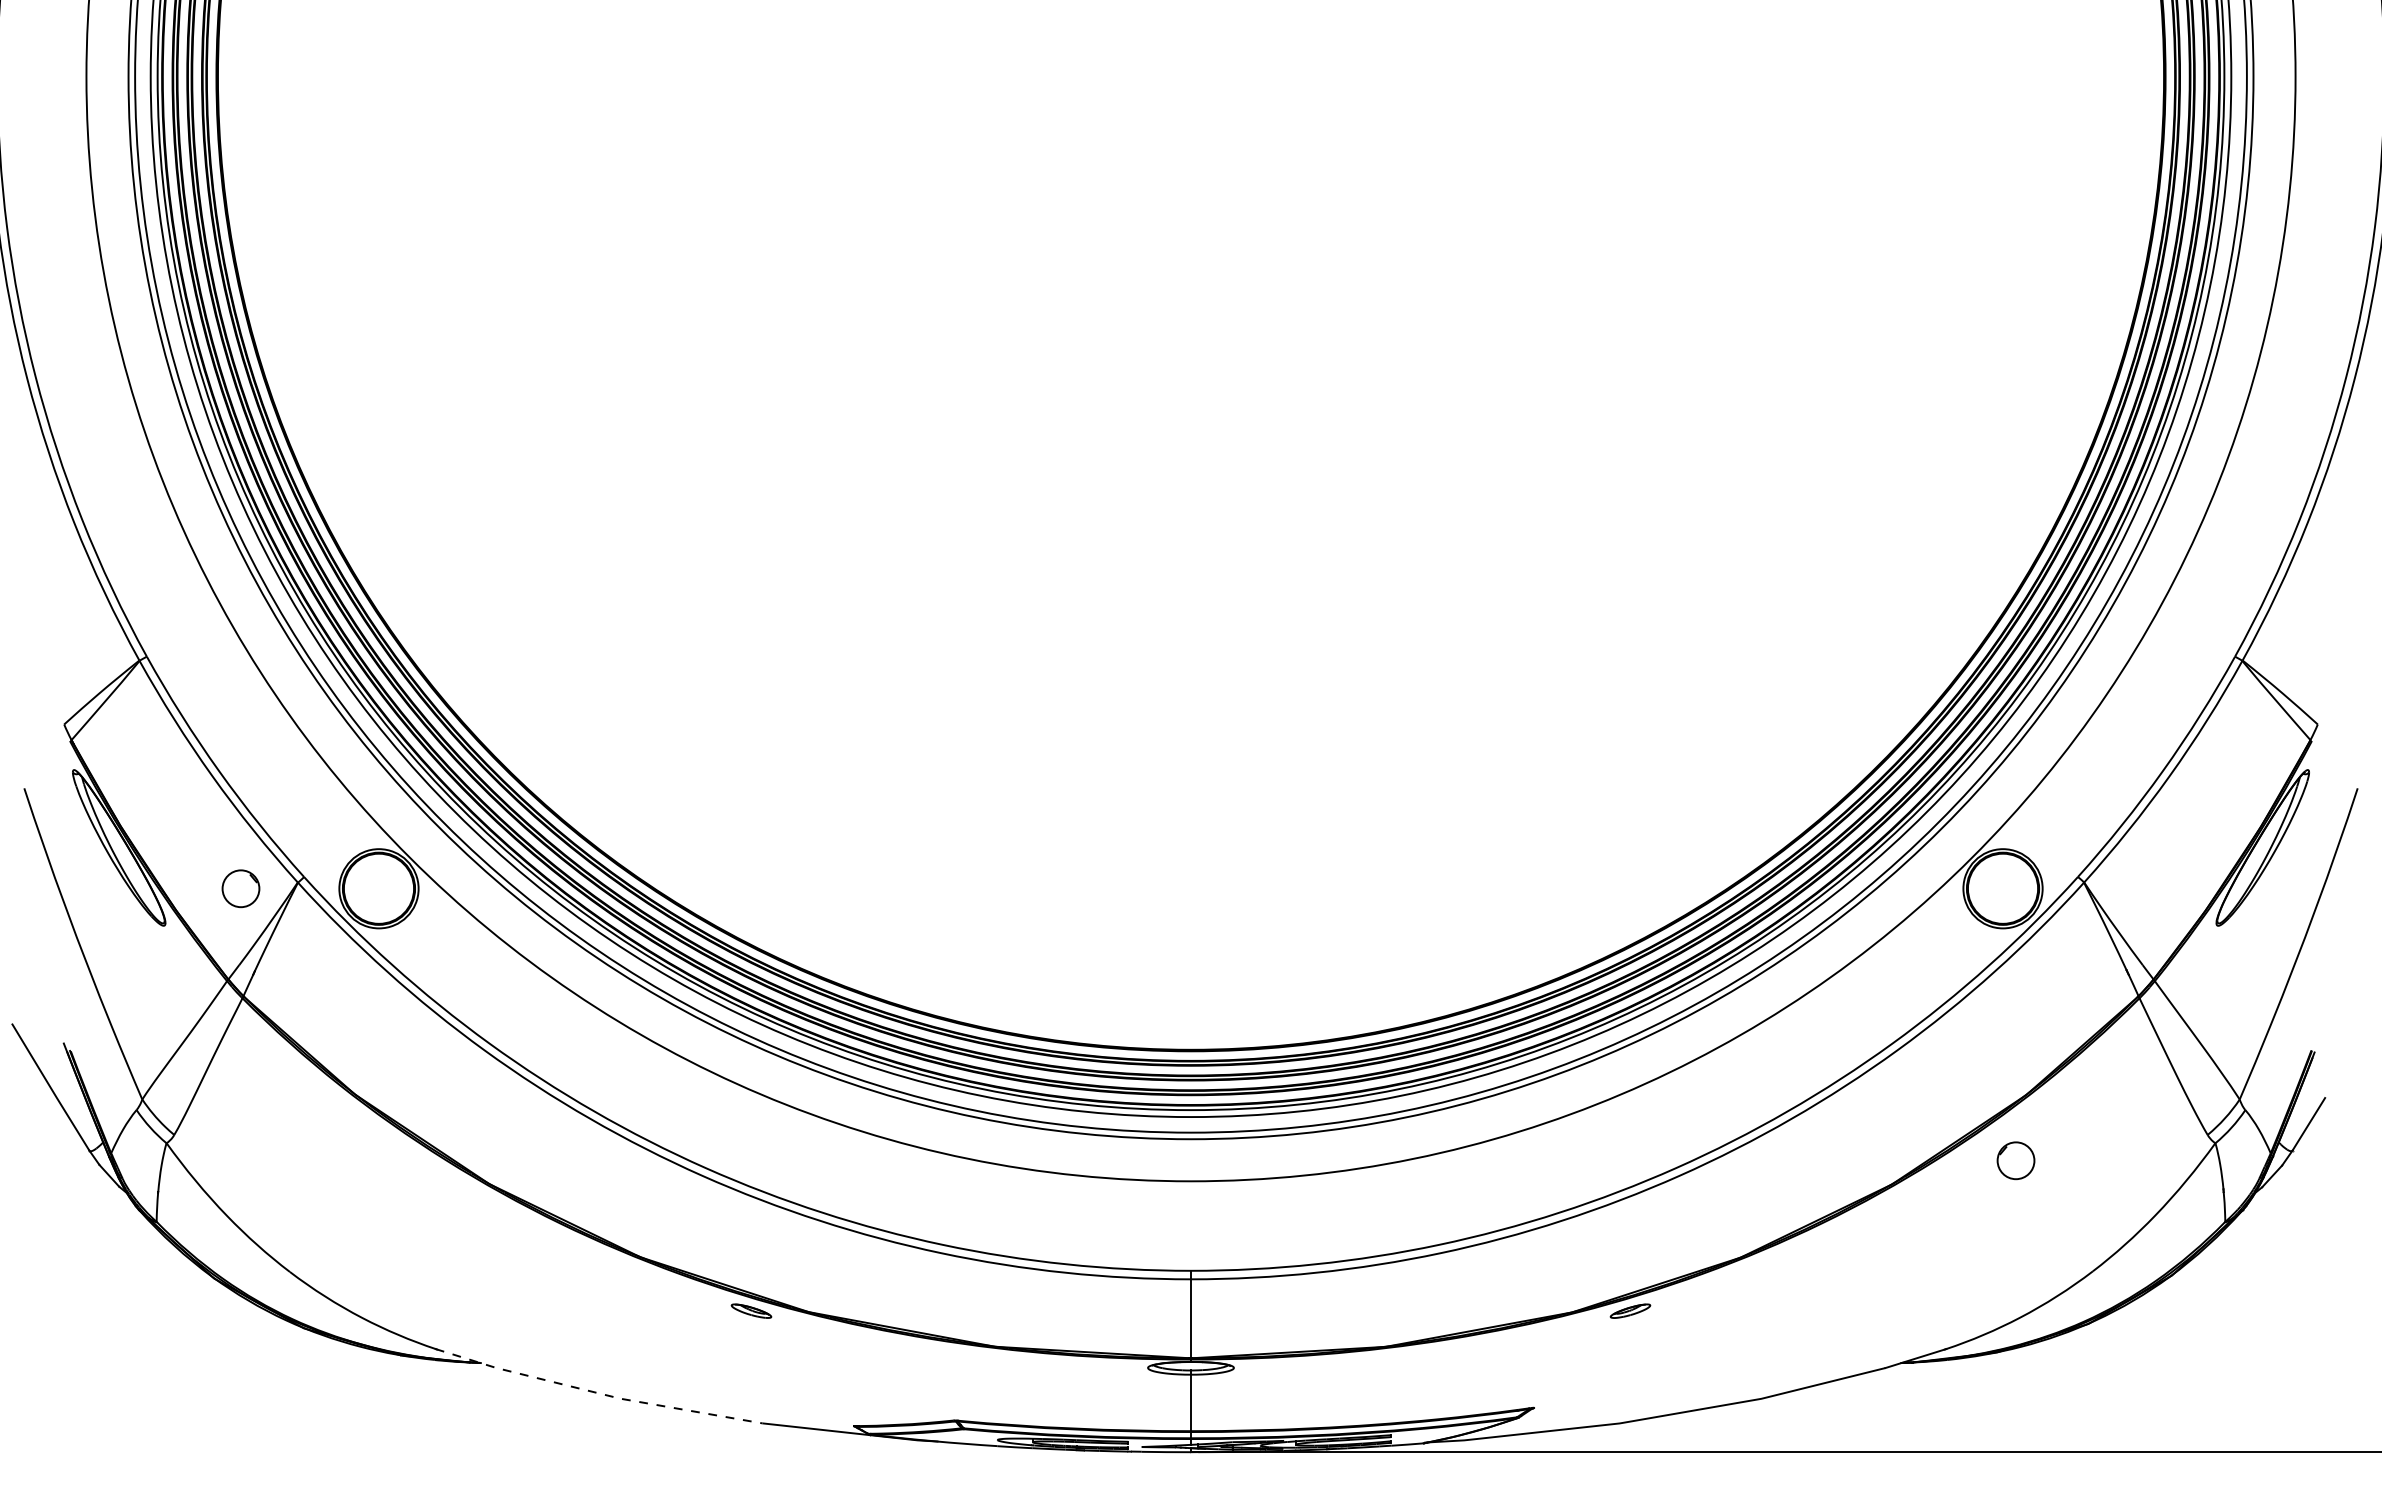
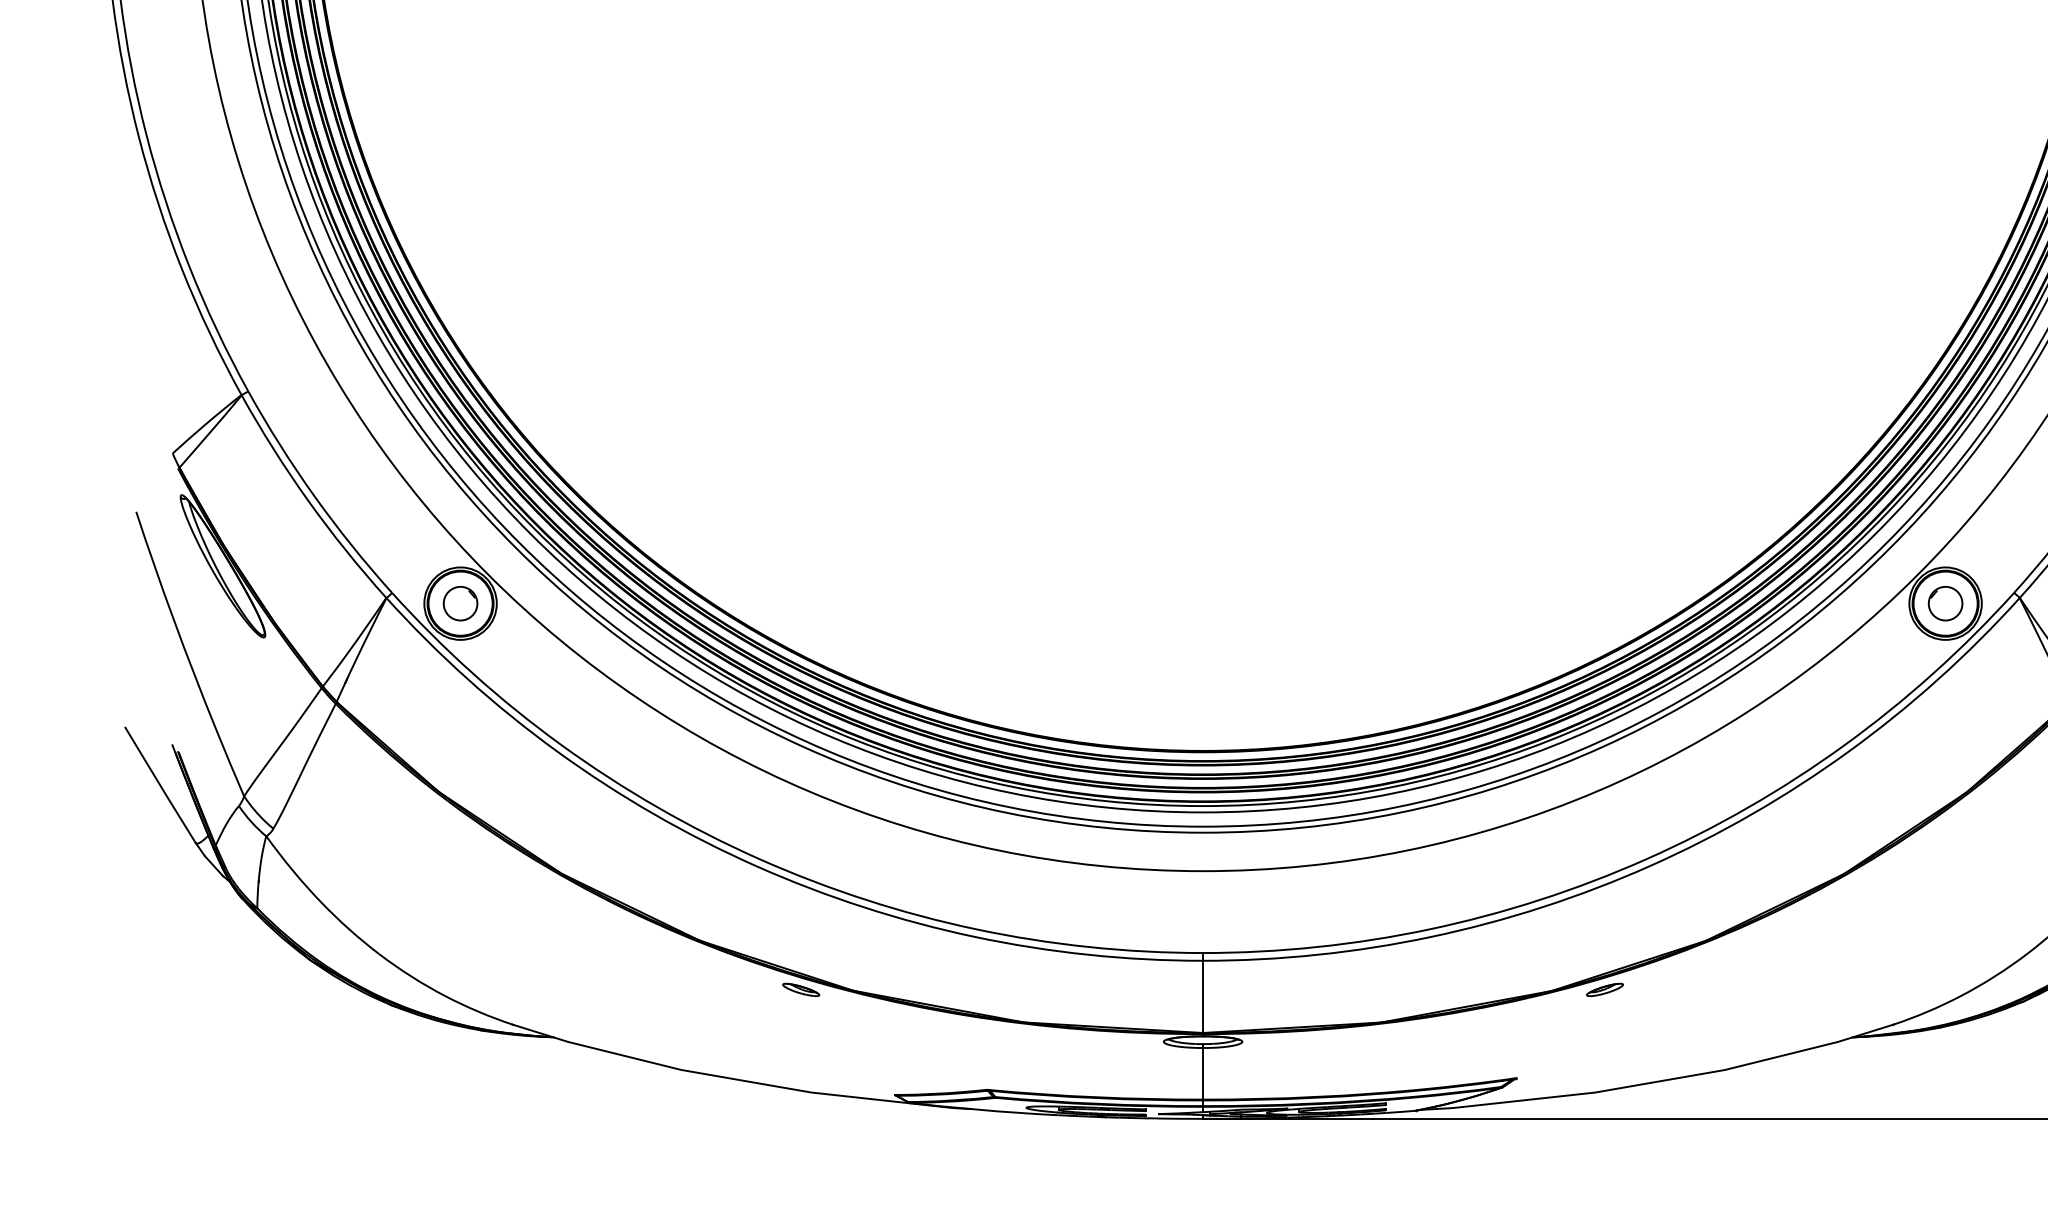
part: (240, 888) -> (460, 603), moved
part: (2015, 1160) -> (1945, 603), moved
line: (597, 1392) -> (660, 1064), dashed -> solid

